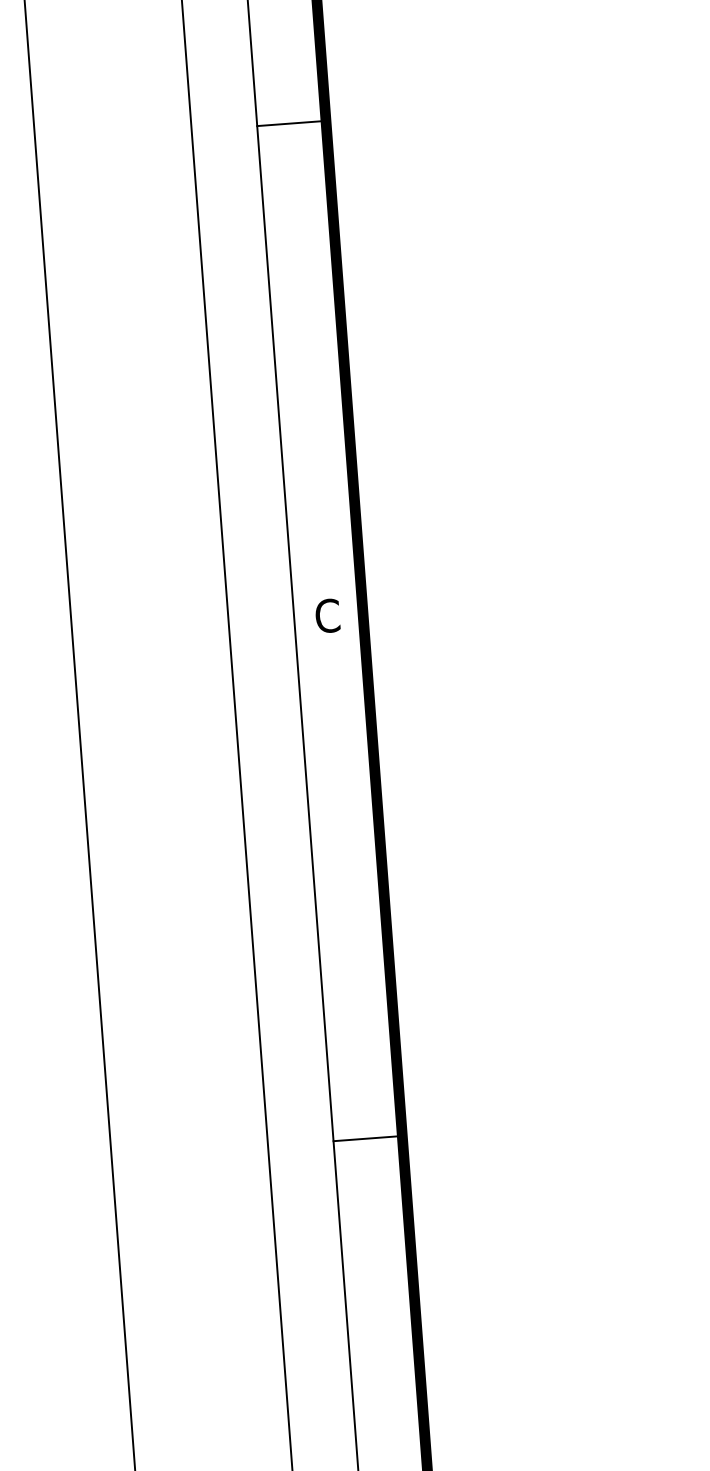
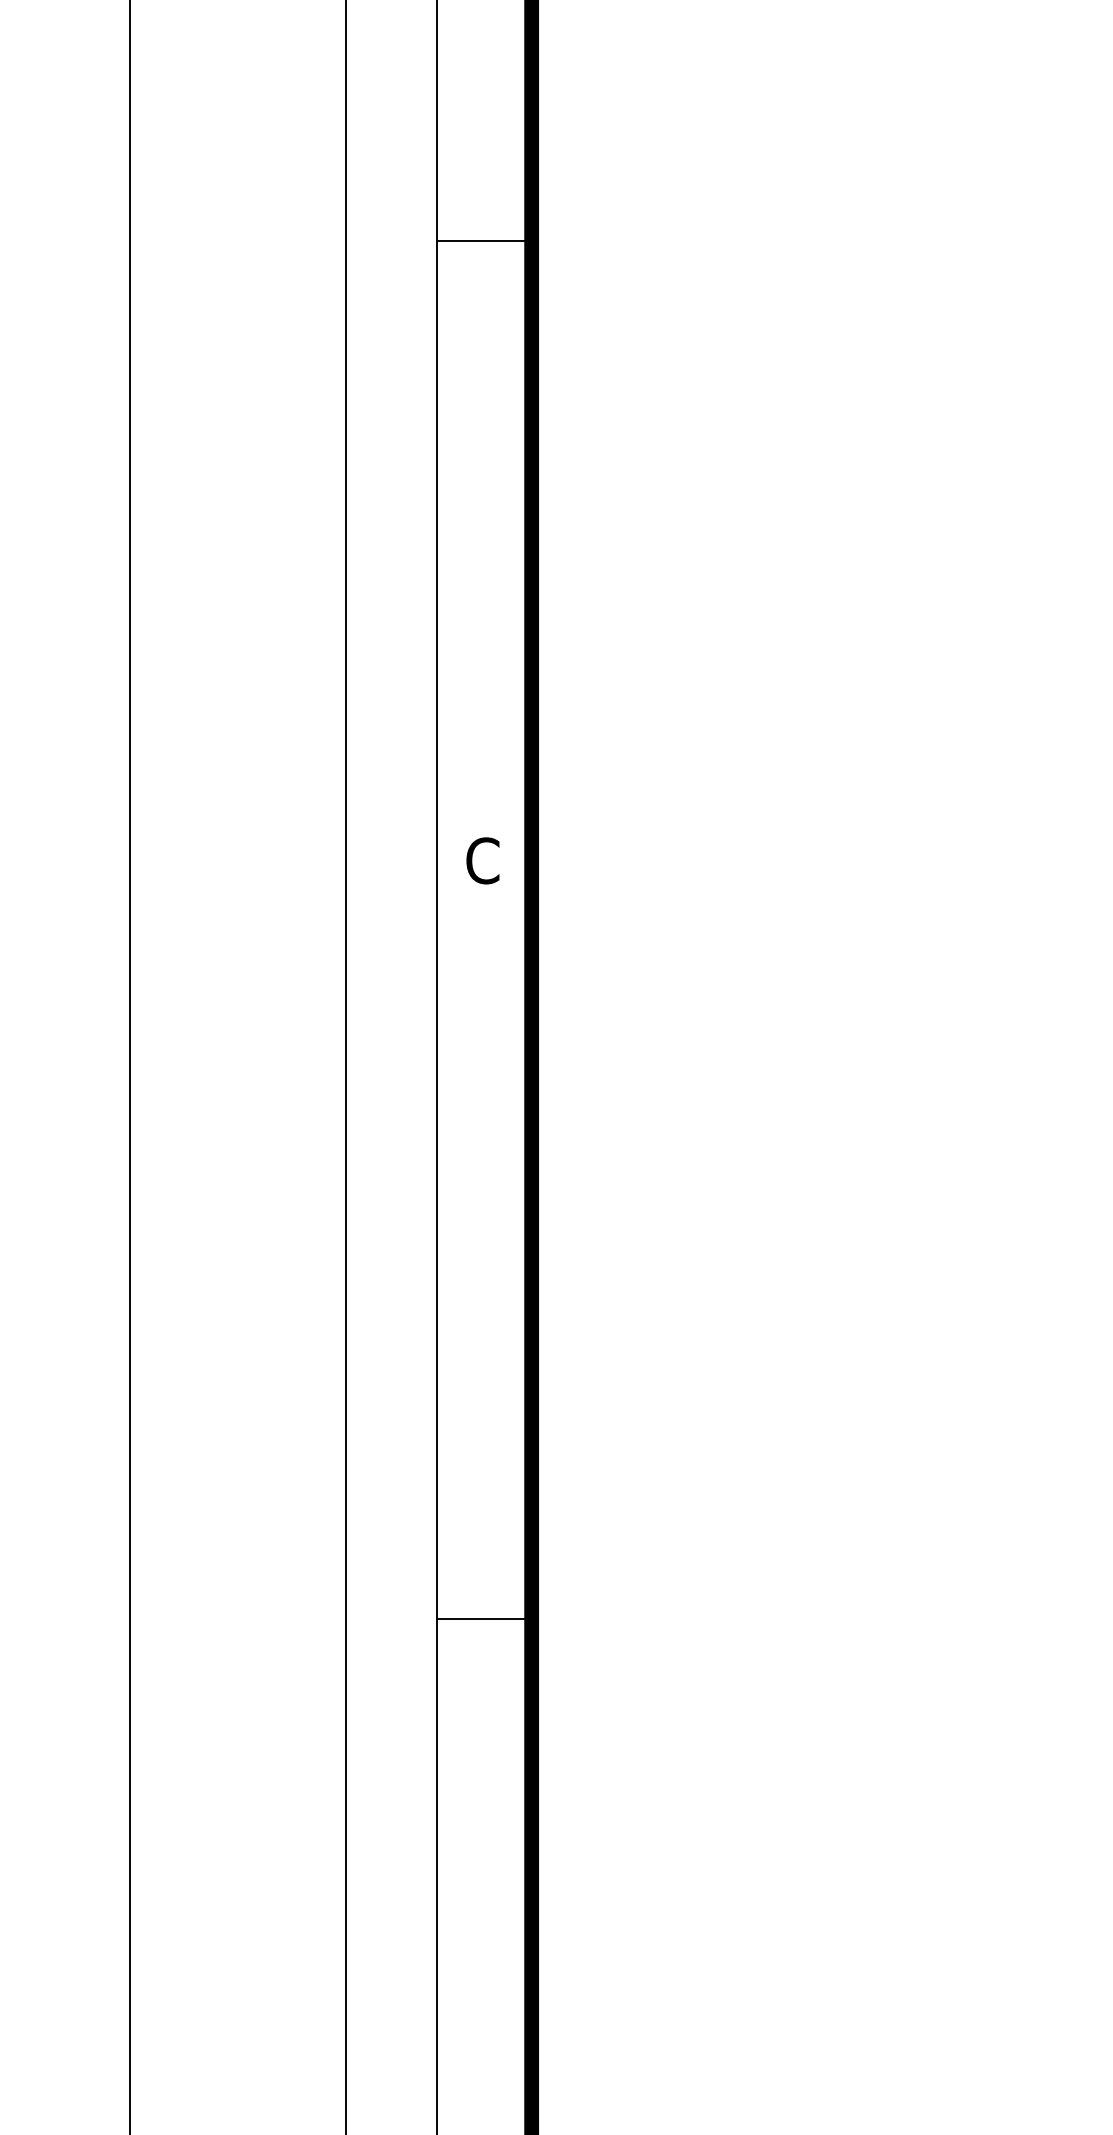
line: (289, 123) -> (481, 240), moved
line: (367, 1138) -> (483, 1618), moved

